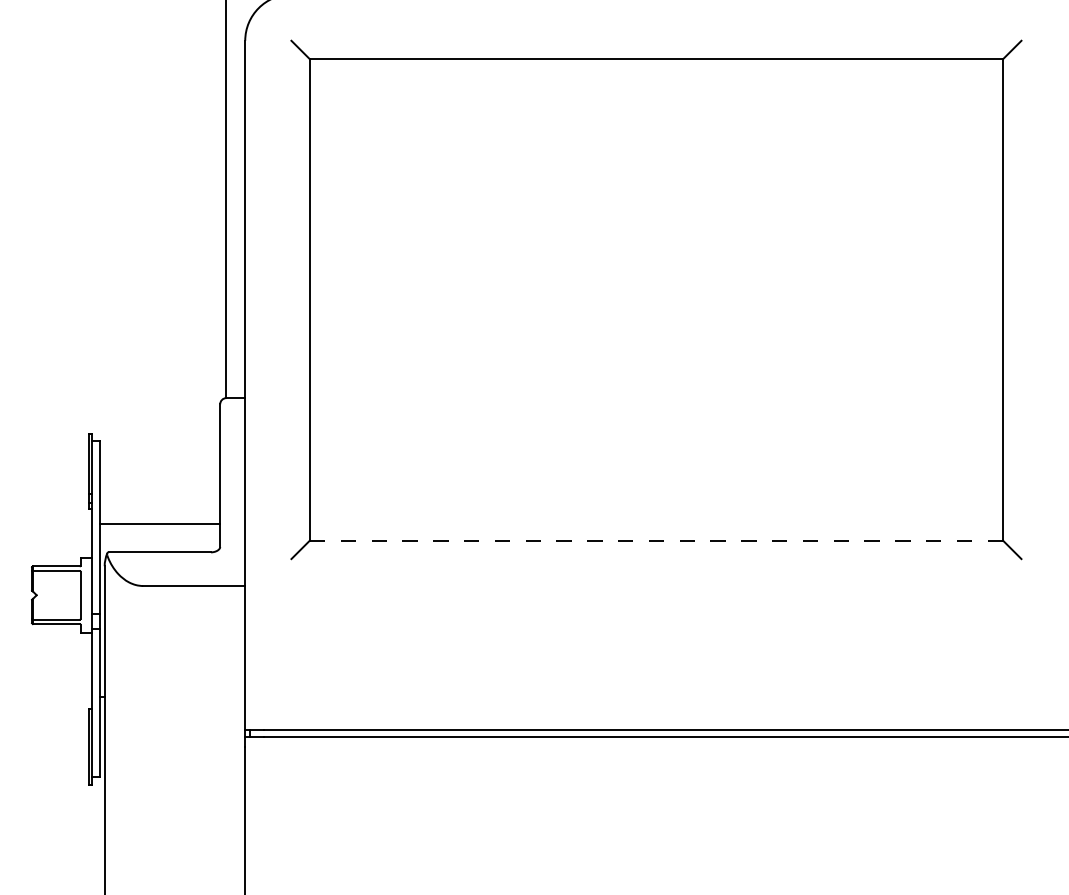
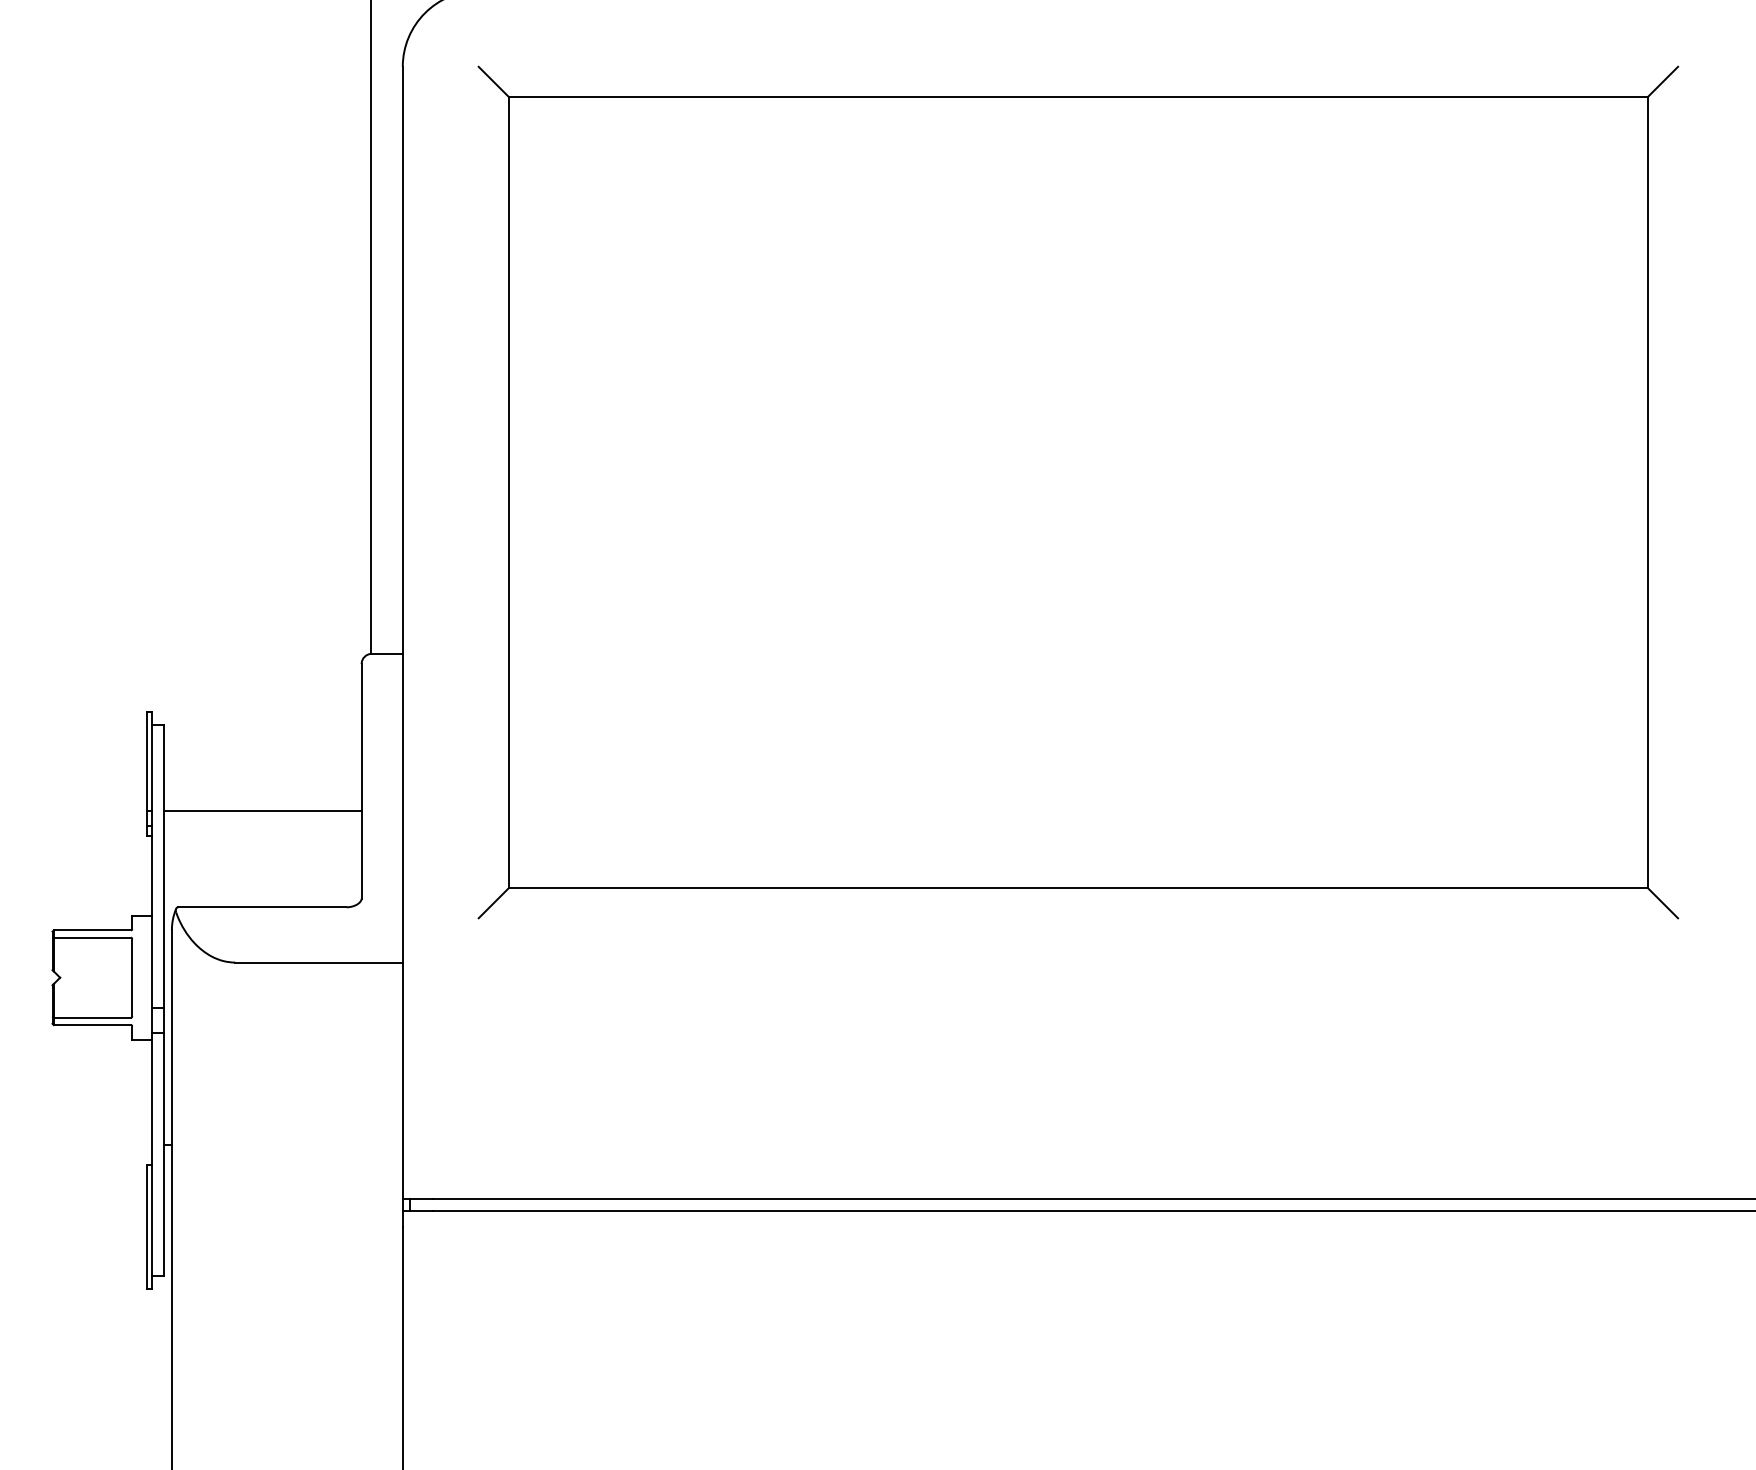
line: (160, 523) -> (263, 810), moved
line: (656, 540) -> (1078, 887), dashed -> solid

